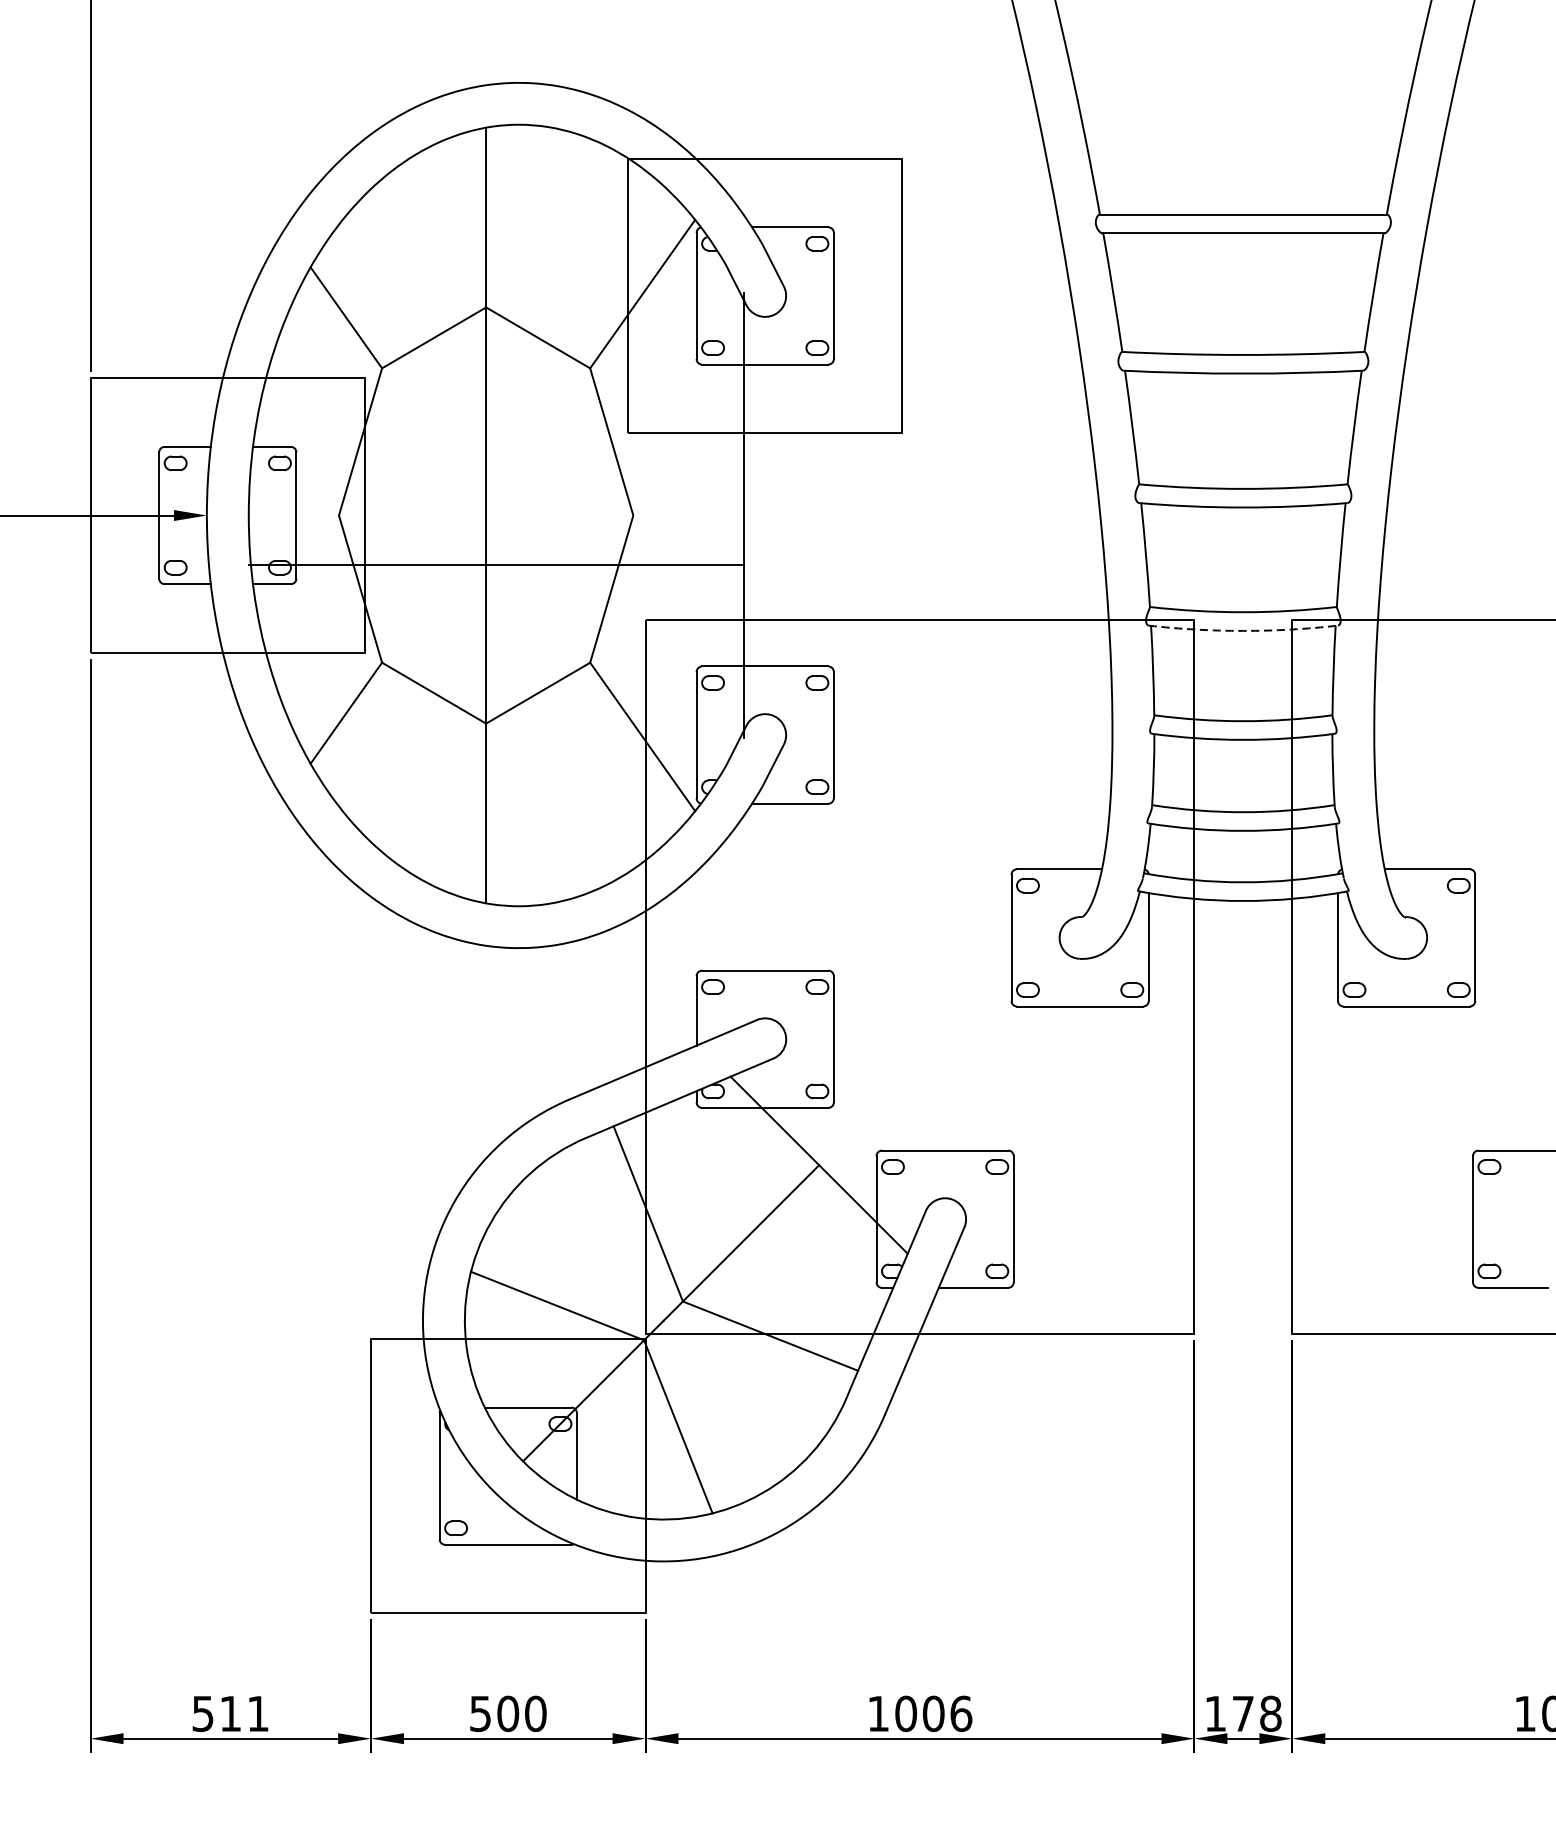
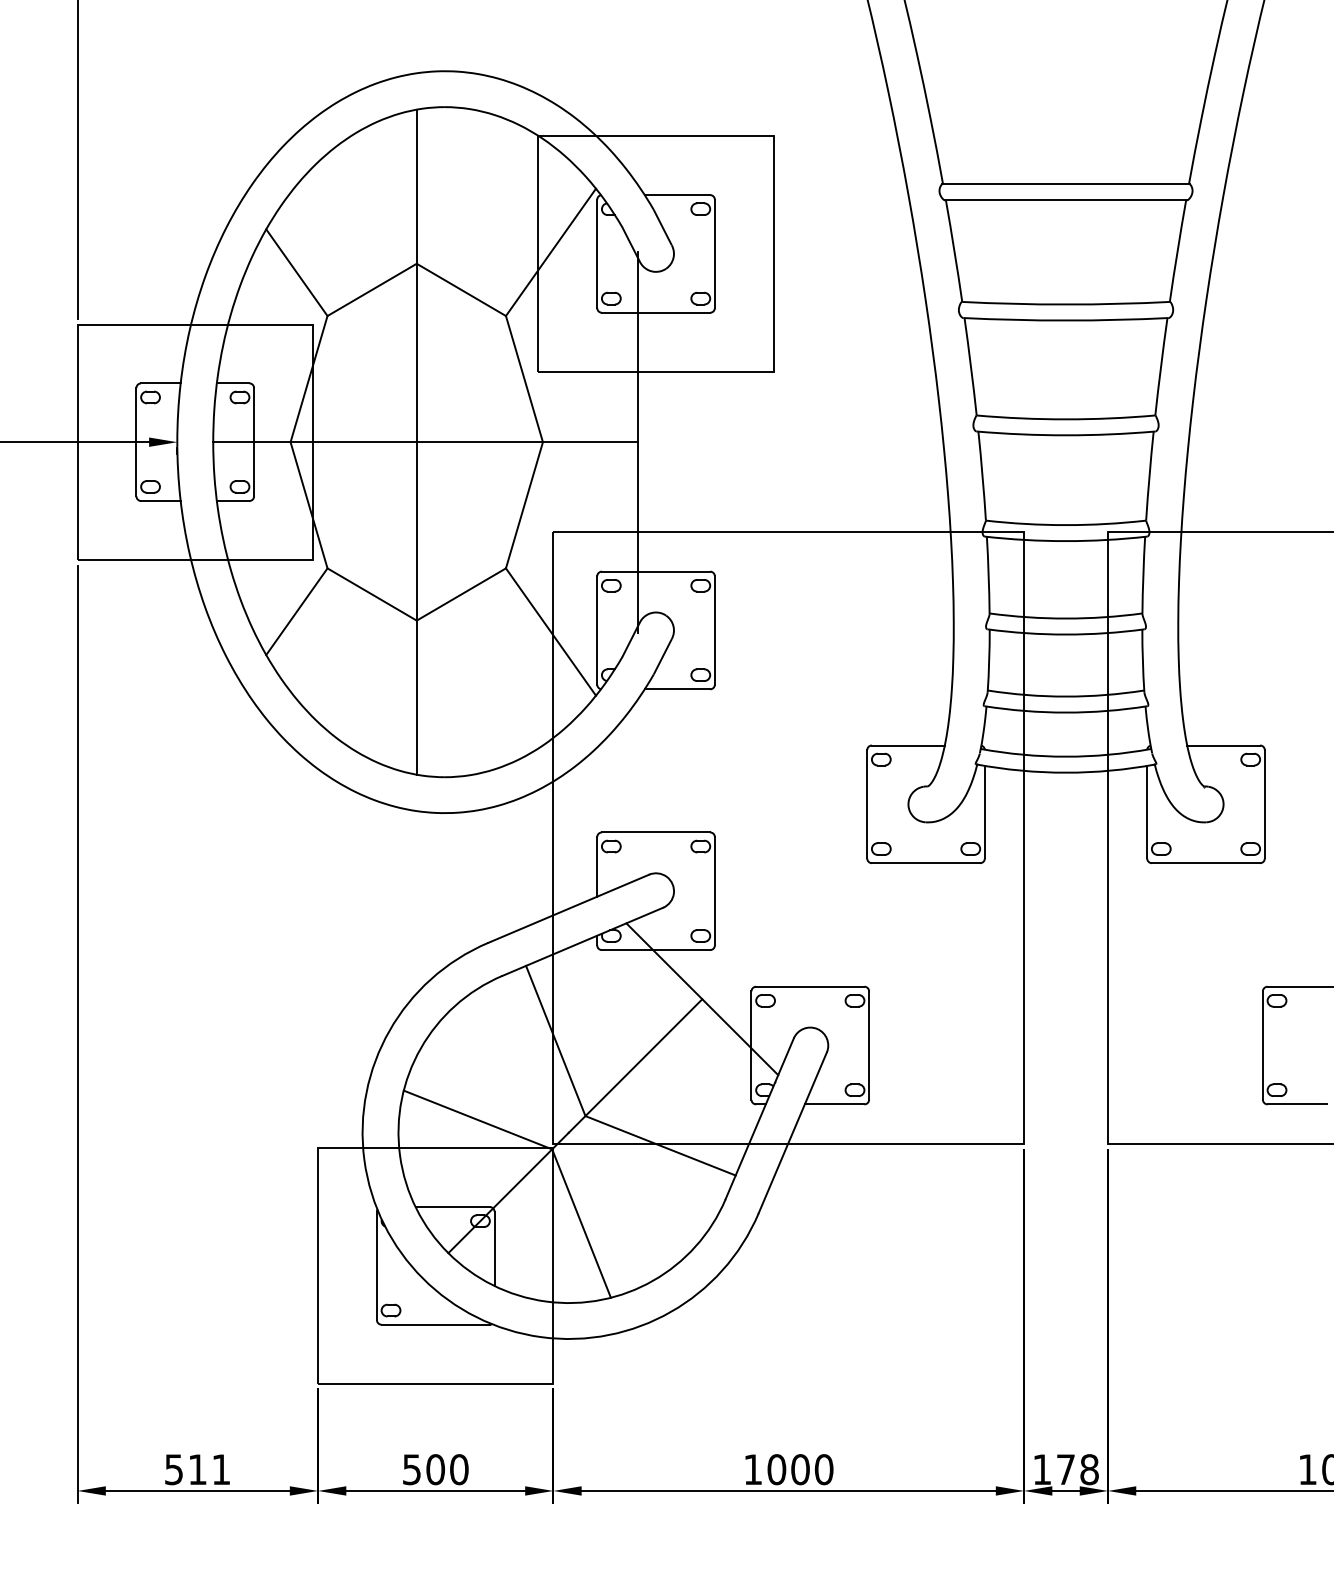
line: (496, 564) -> (425, 442), moved
arc: (1243, 631) -> (1066, 541), dashed -> solid
text: (960, 1713) -> (823, 1469), 1006 -> 1000

